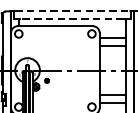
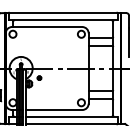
line: (72, 10) -> (63, 12), dashed -> solid
line: (71, 19) -> (62, 20), dashed -> solid

